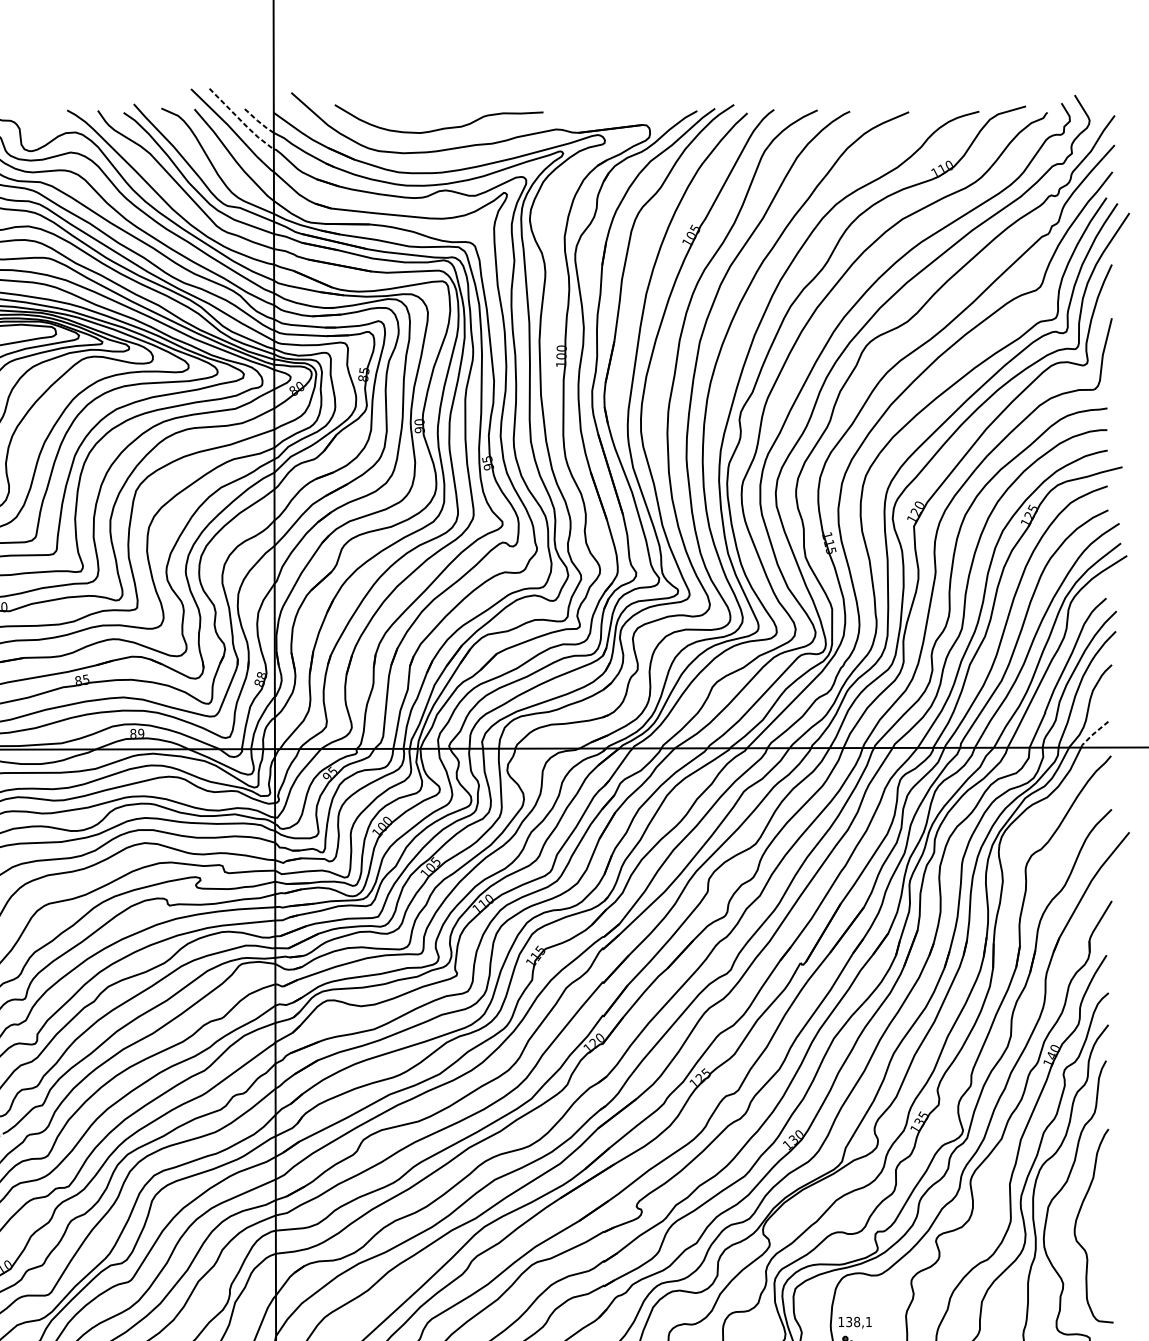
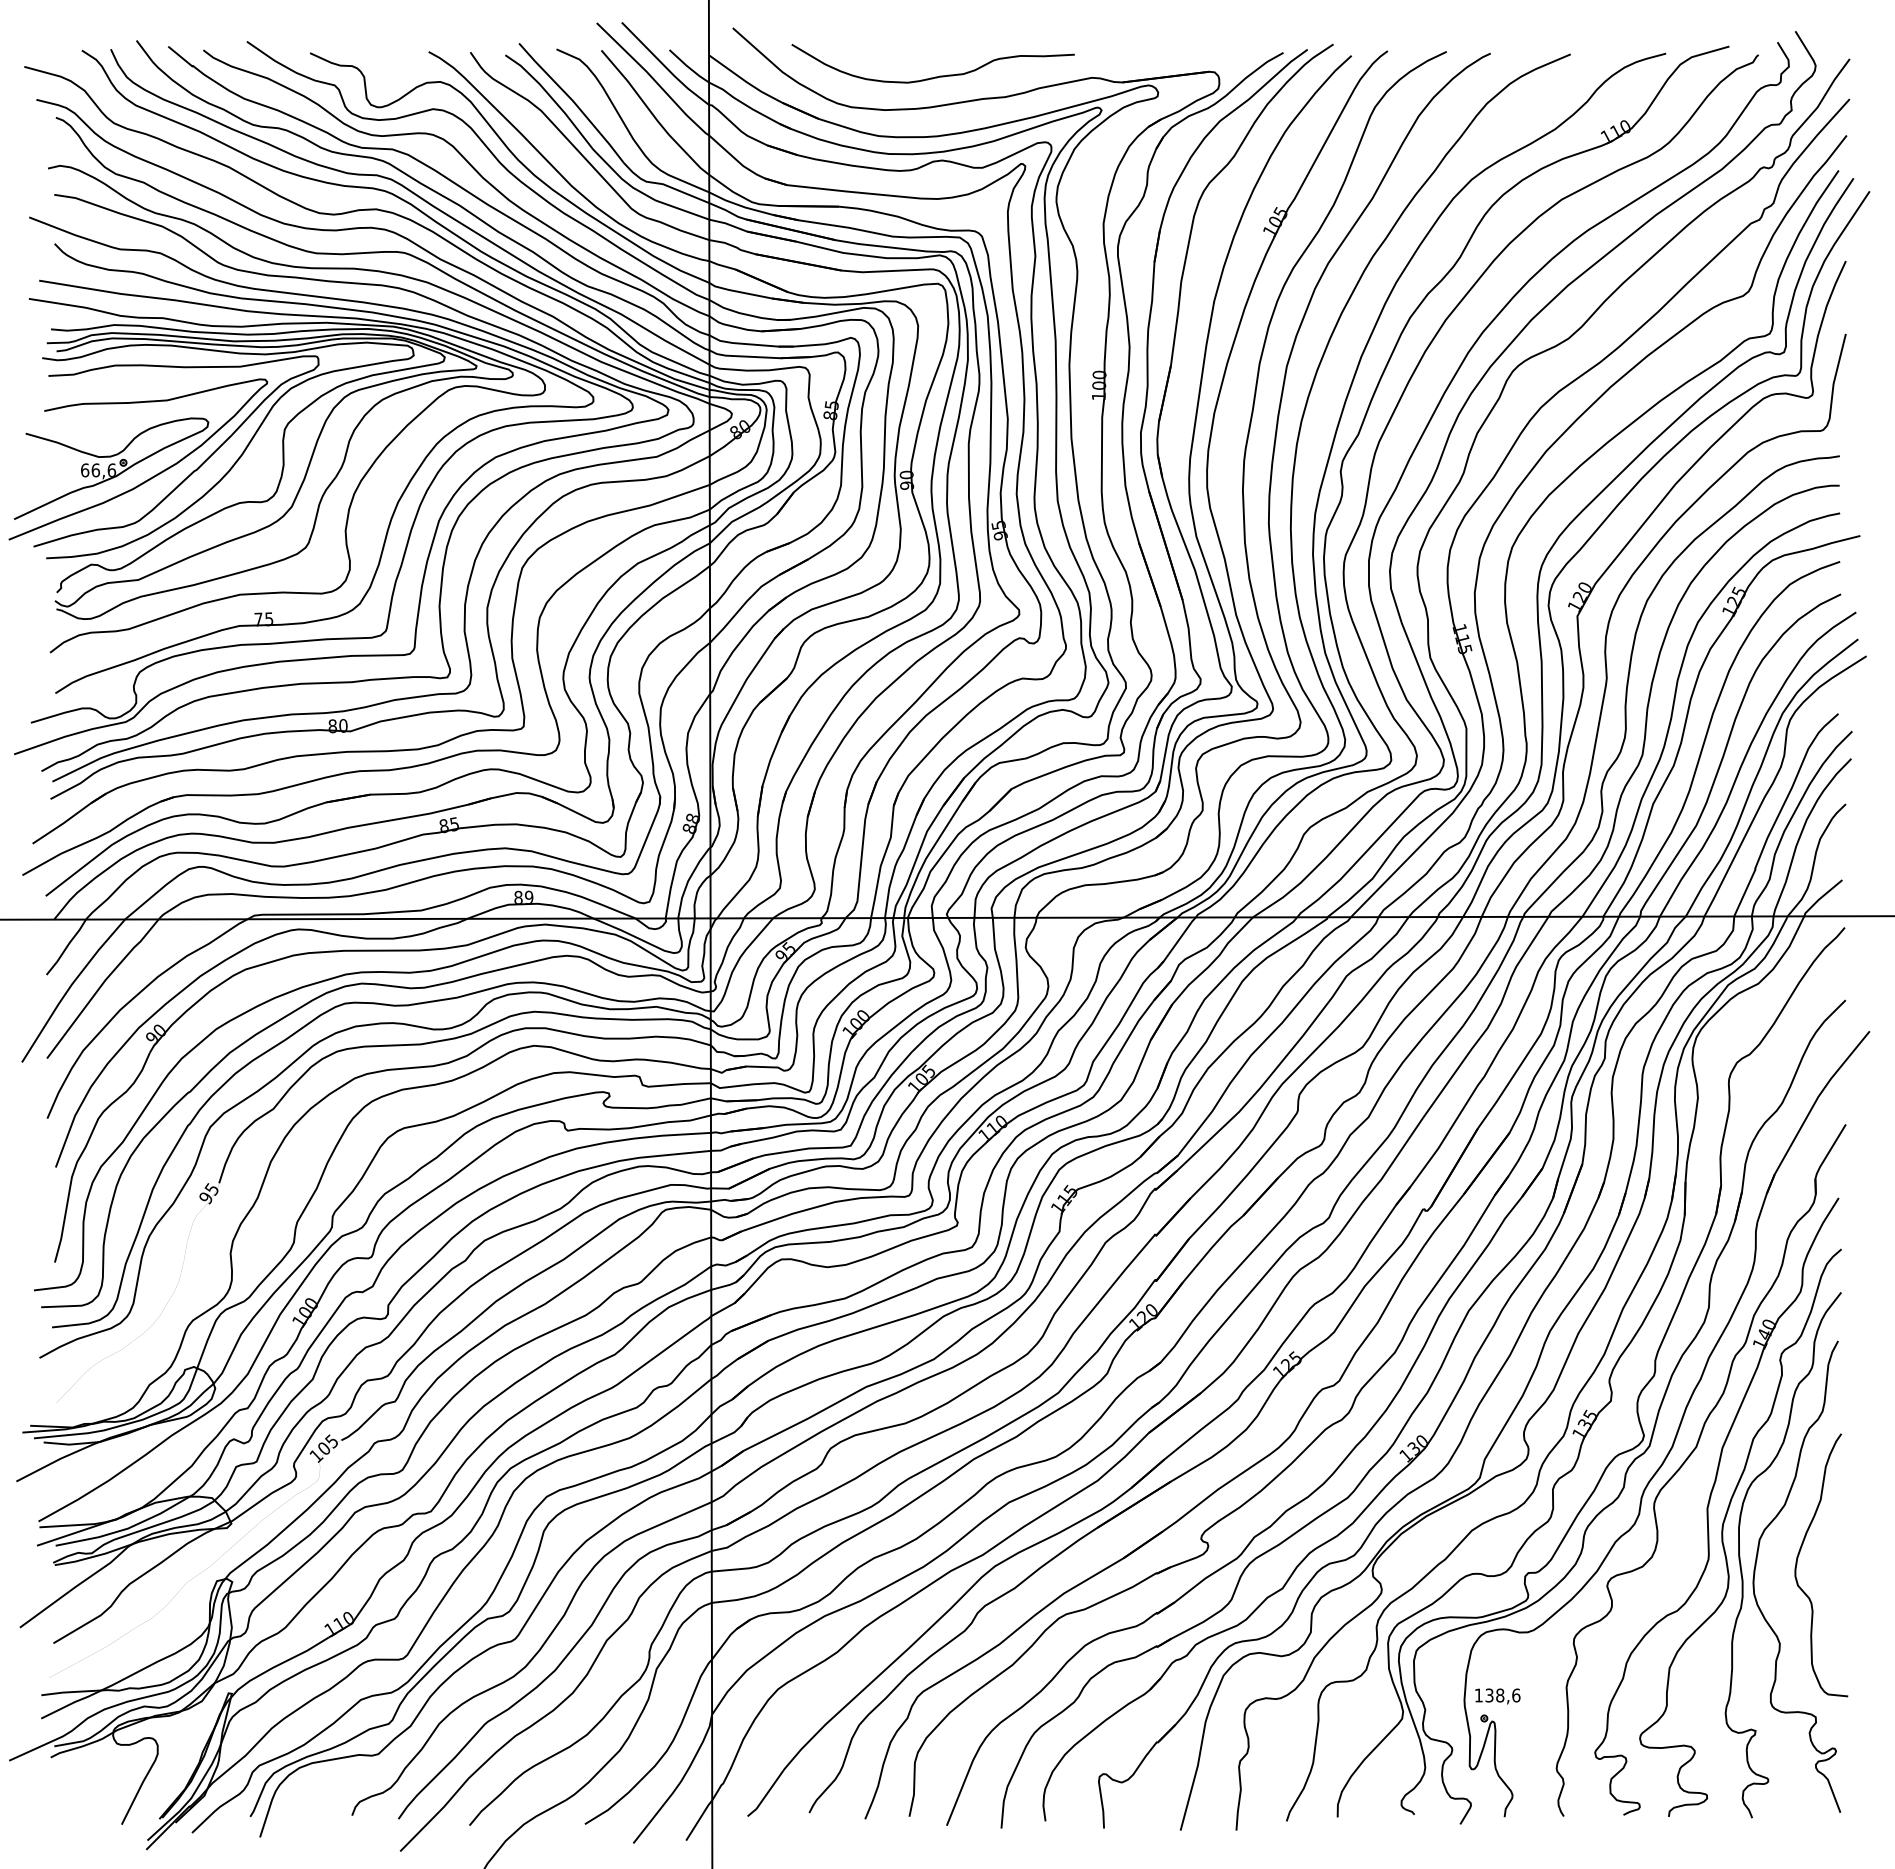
line: (241, 121) -> (665, 66), dashed -> solid
line: (258, 121) -> (688, 66), dashed -> solid
line: (1093, 733) -> (1821, 897), dashed -> solid
text: (869, 1322) -> (1516, 1695), 138,1 -> 138,6

